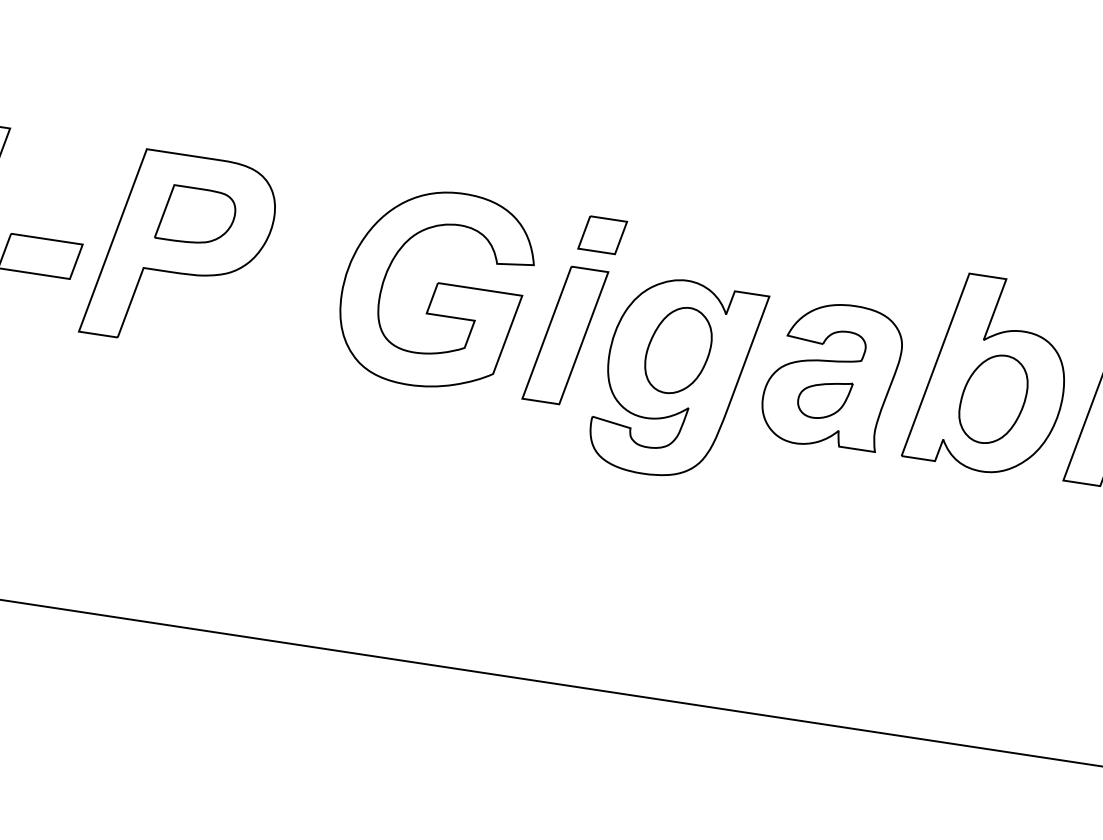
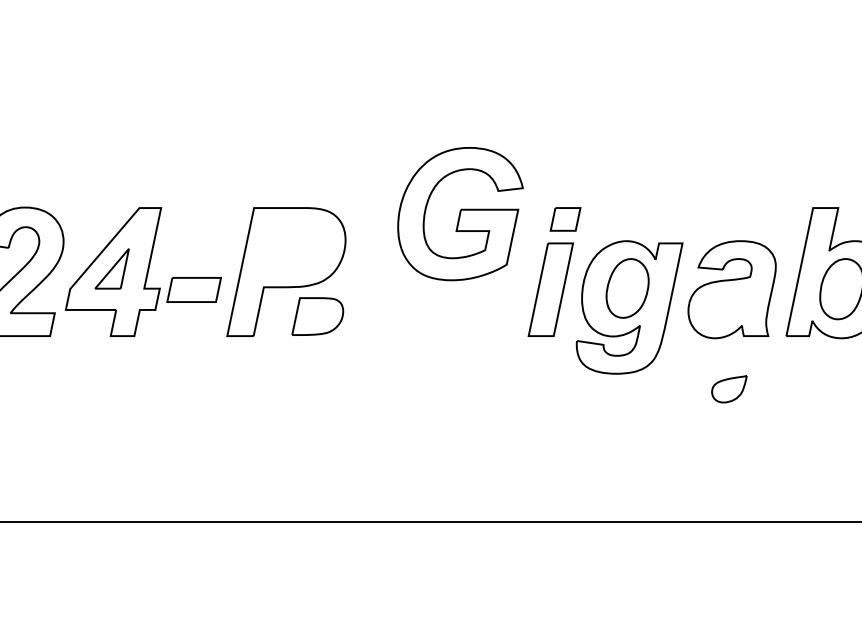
part: (196, 215) -> (317, 316), moved
part: (436, 289) -> (460, 214), moved
part: (824, 399) -> (729, 389), moved

